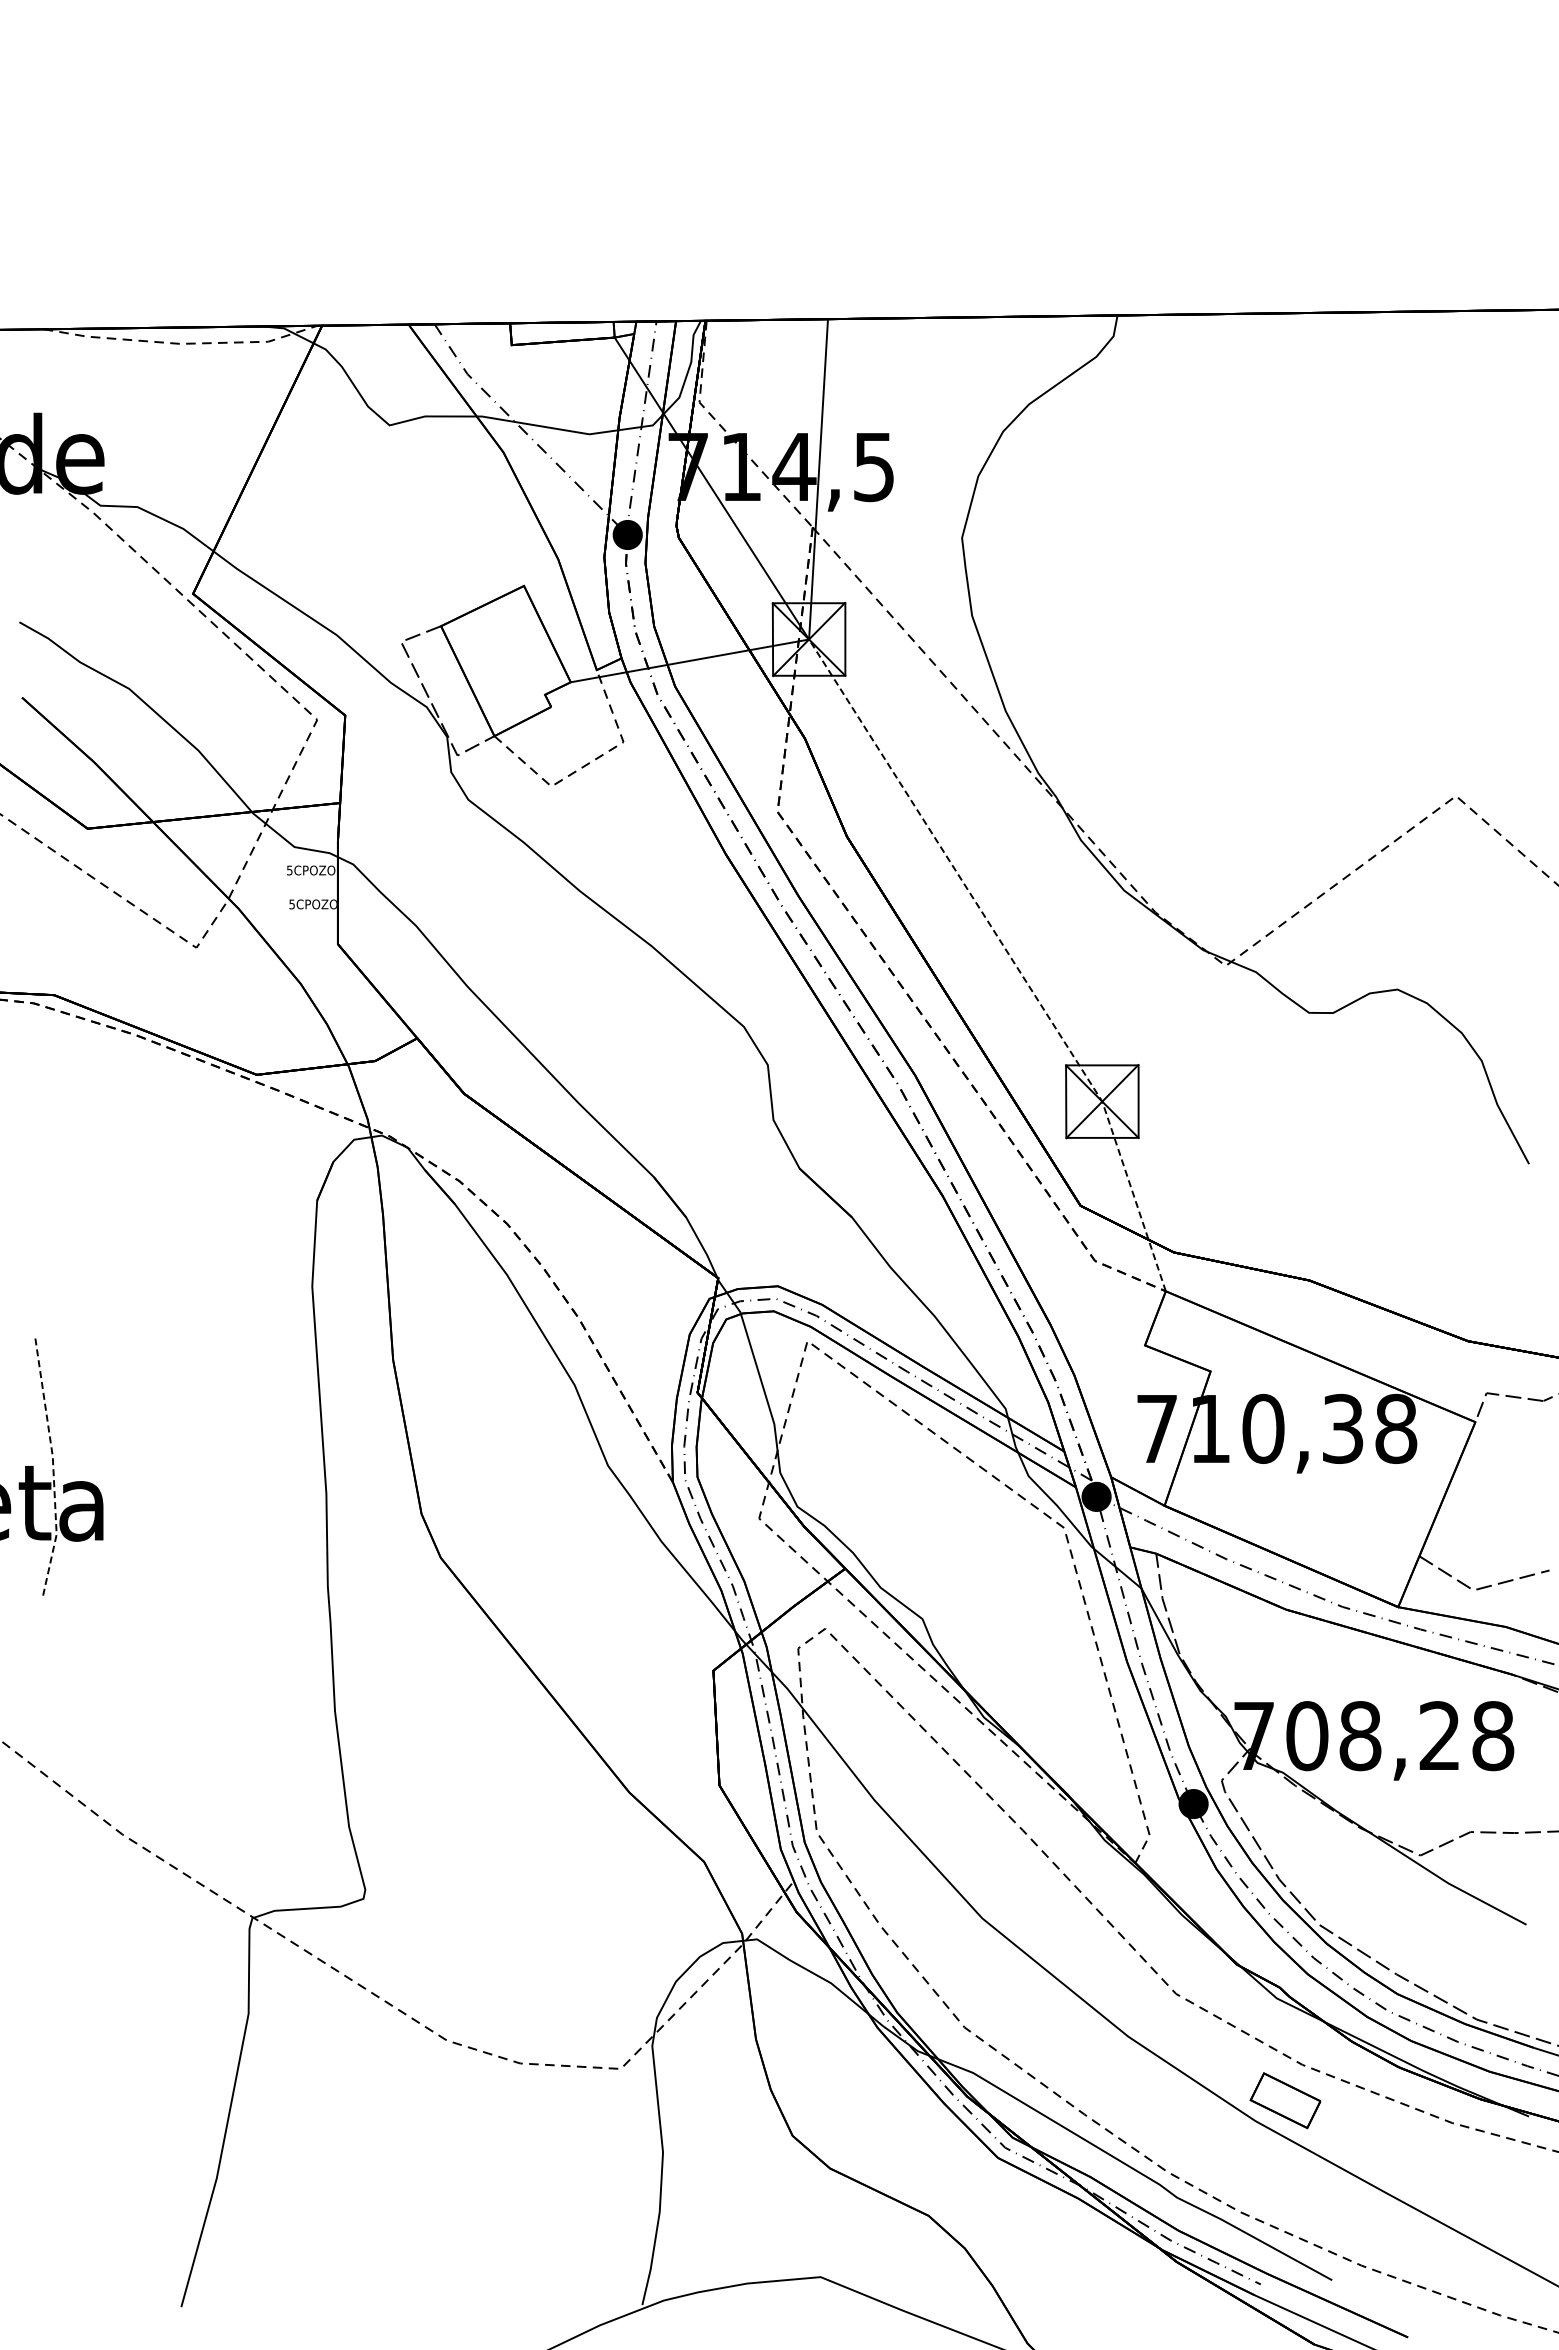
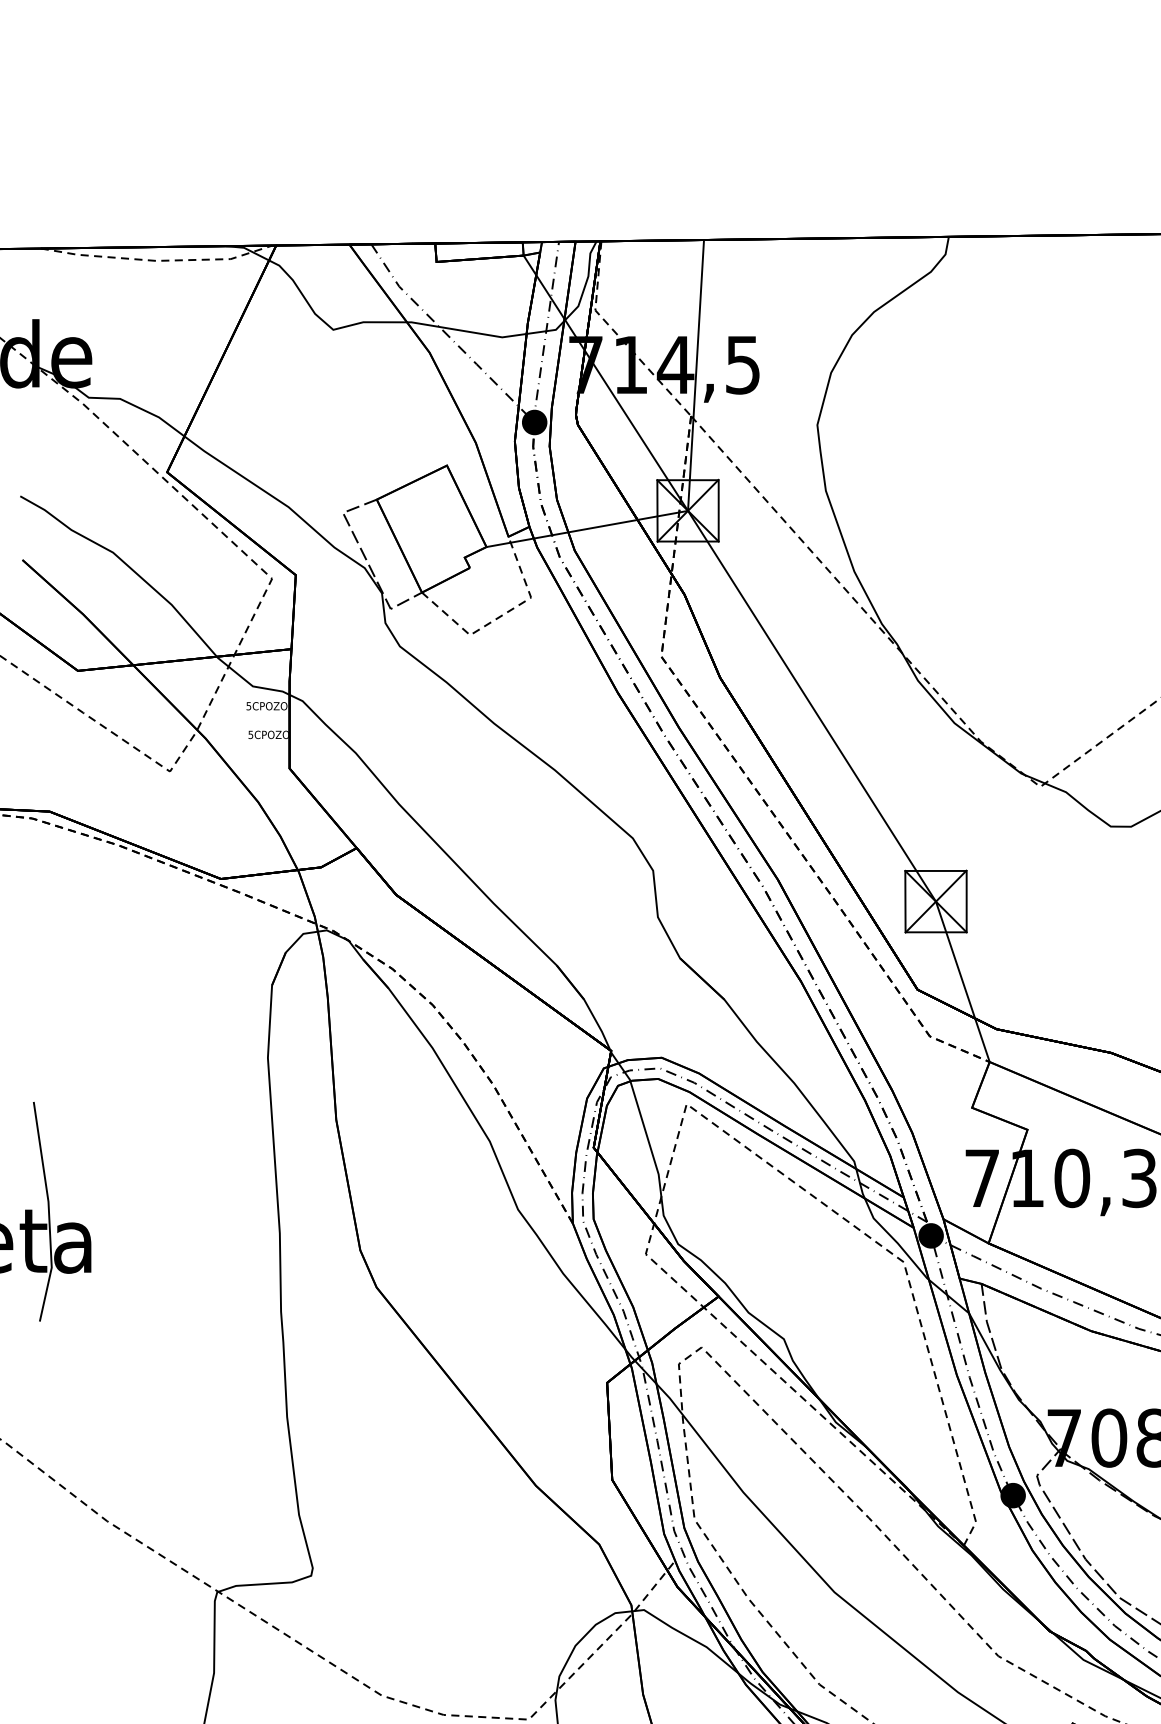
line: (1009, 954) -> (857, 777), dashed -> solid
line: (53, 1469) -> (49, 1212), dashed -> solid

